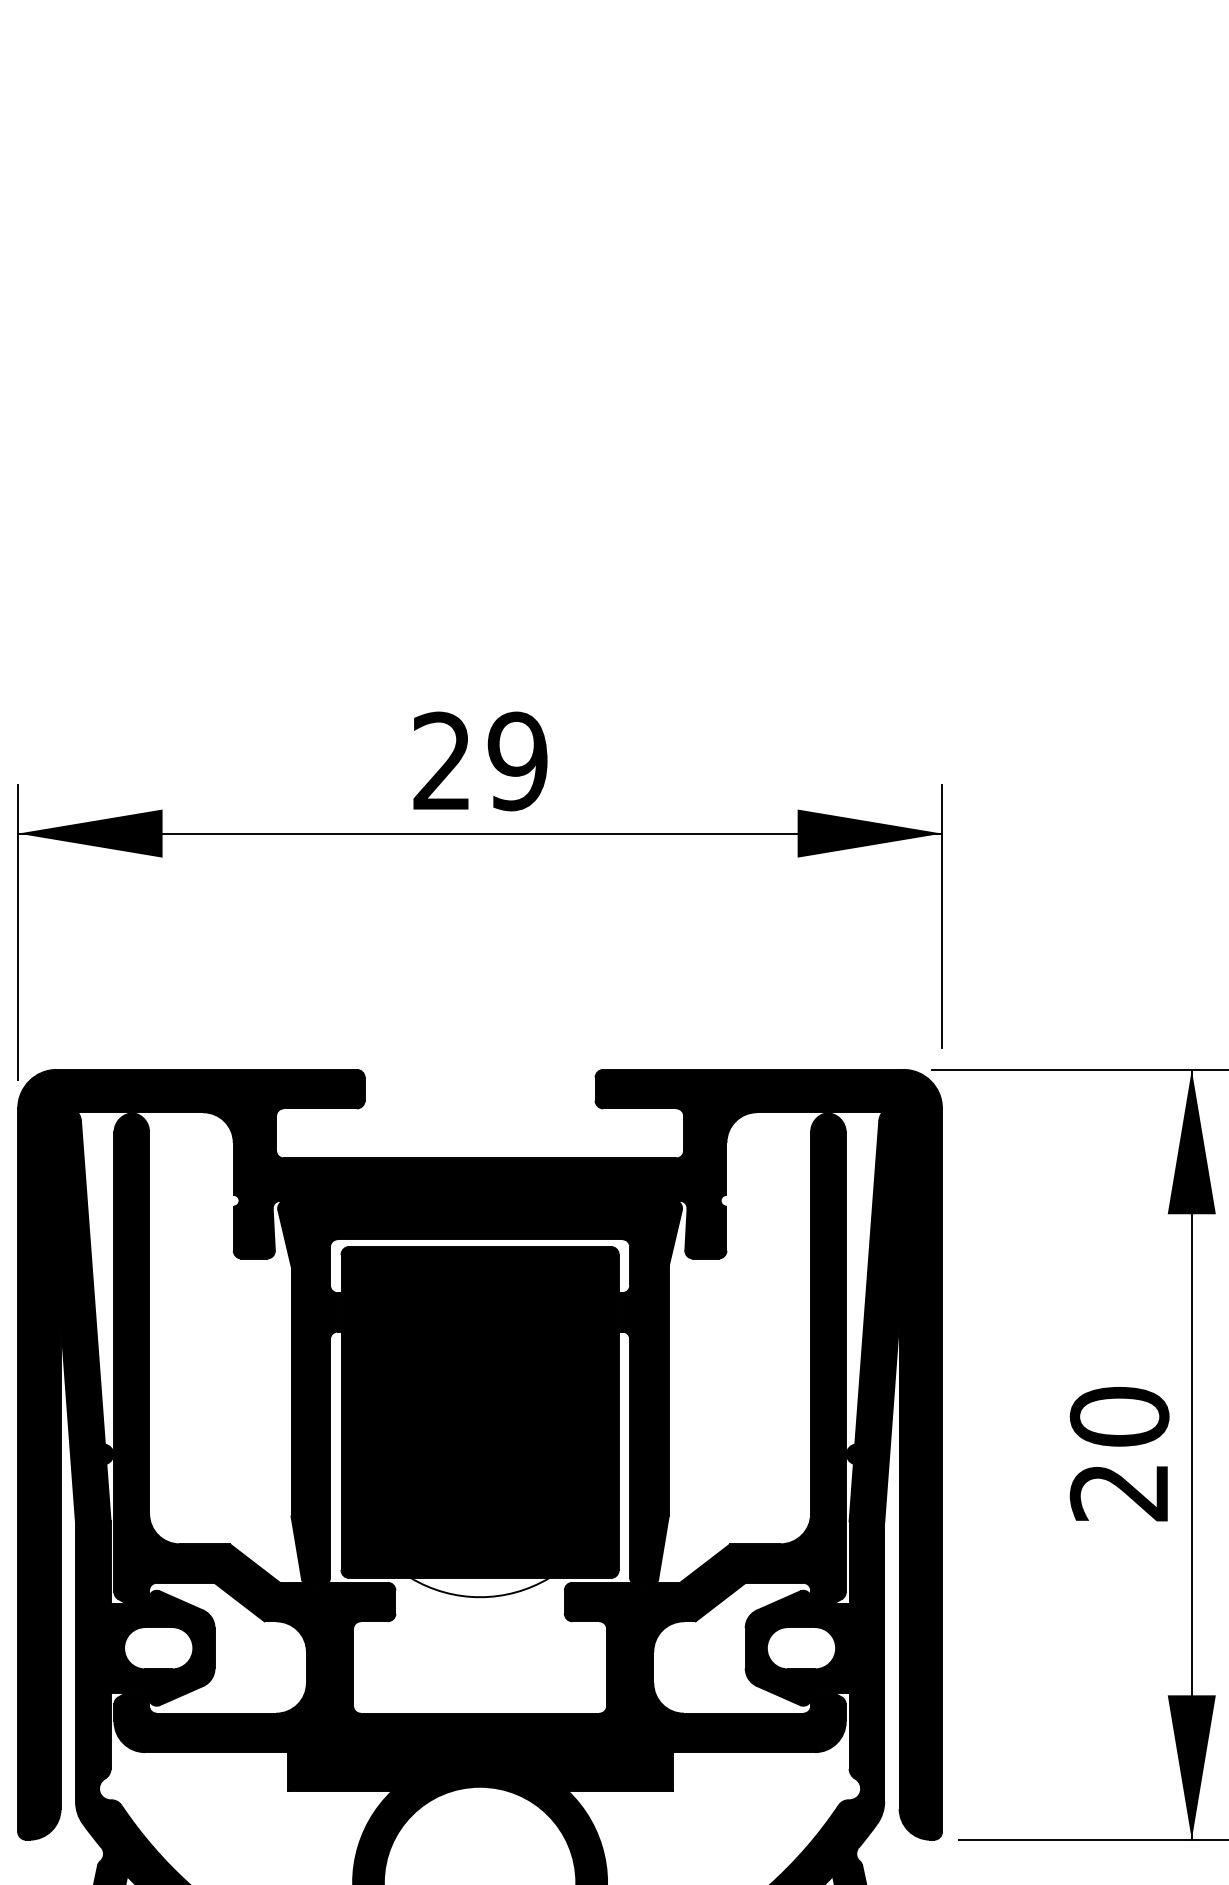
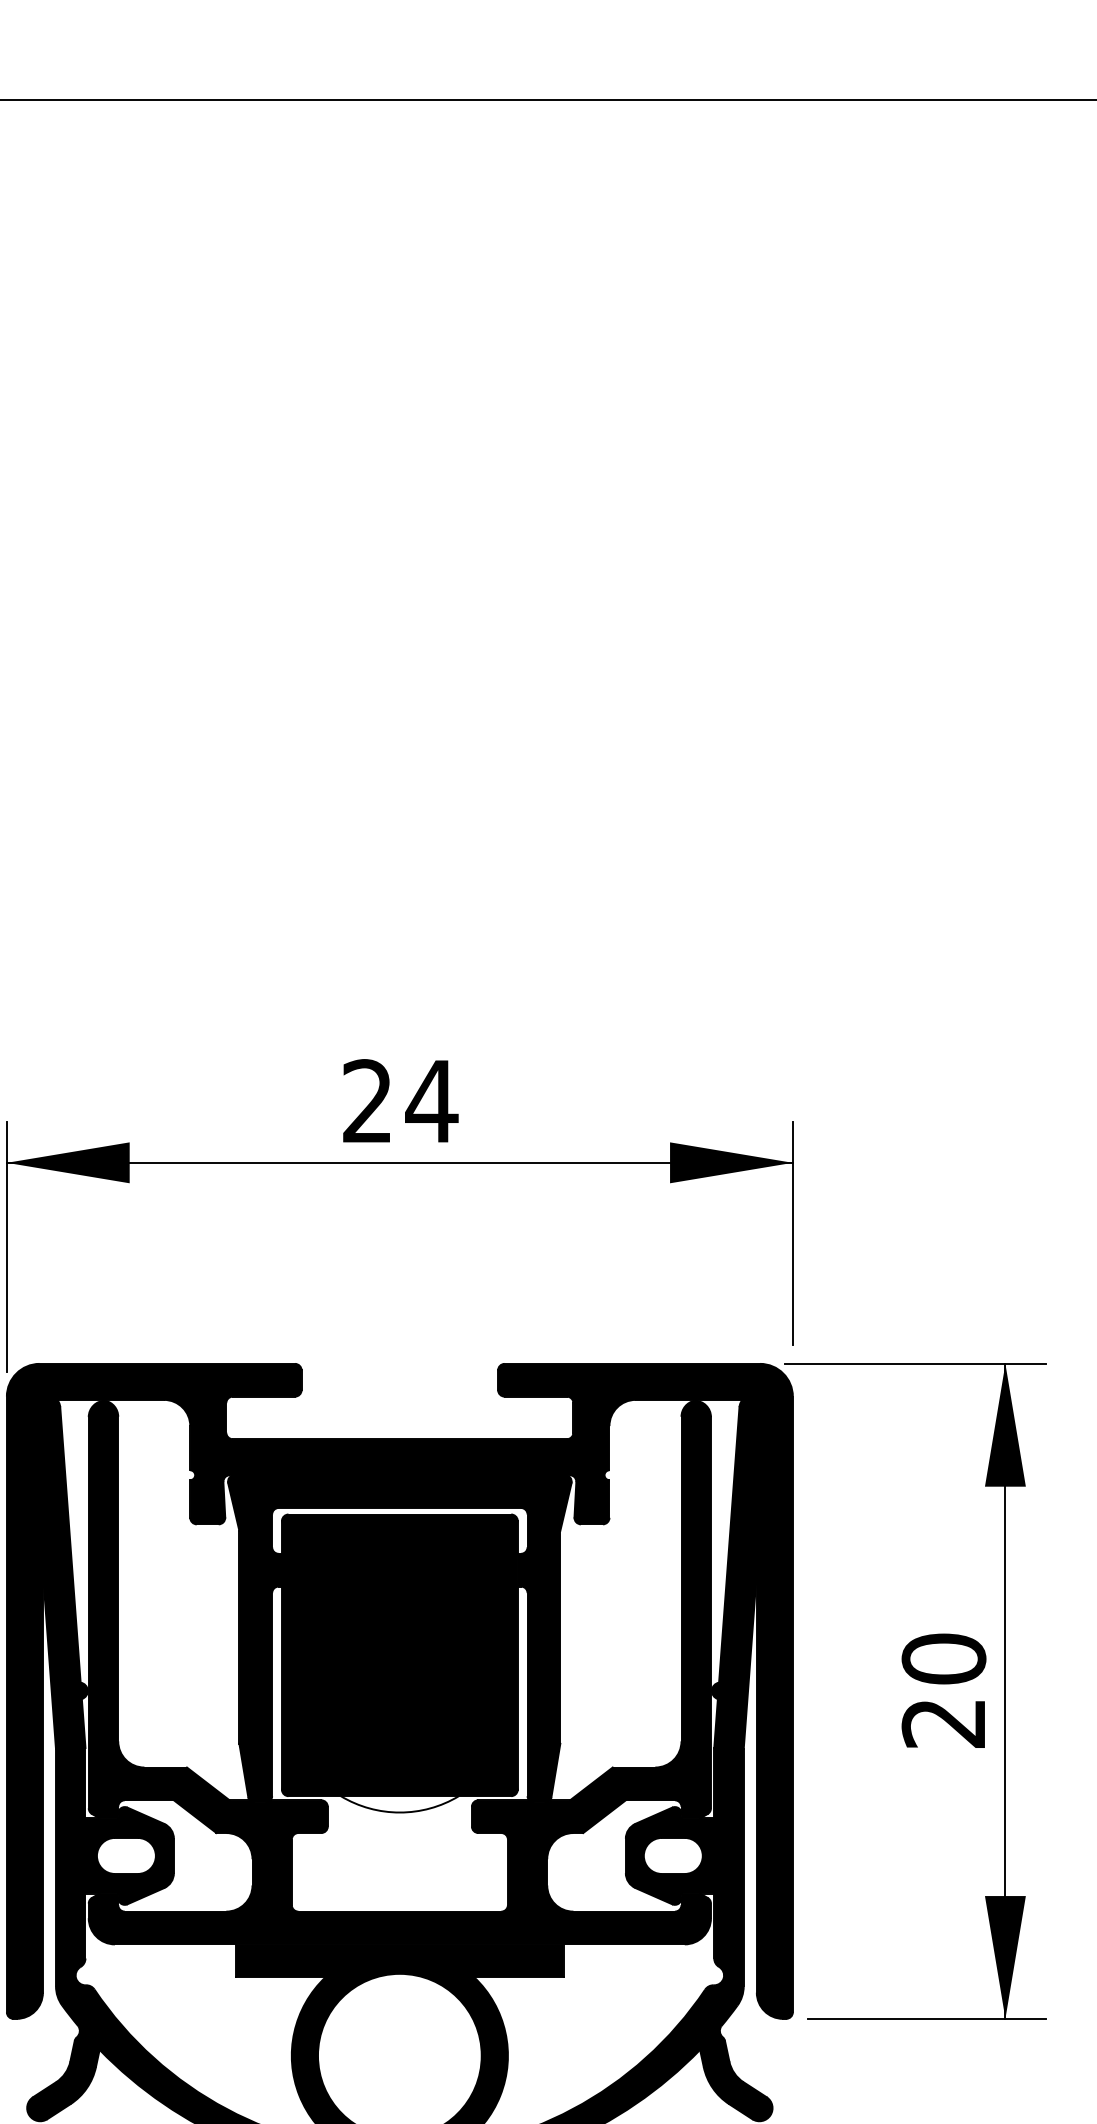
text: (517, 761) -> (431, 1101), 29 -> 24

